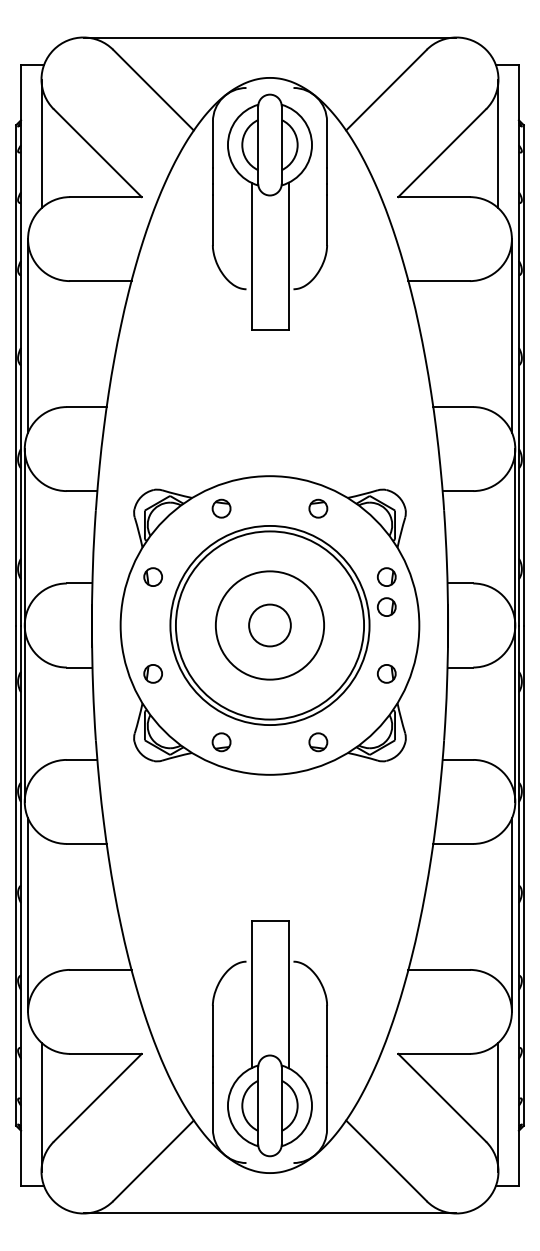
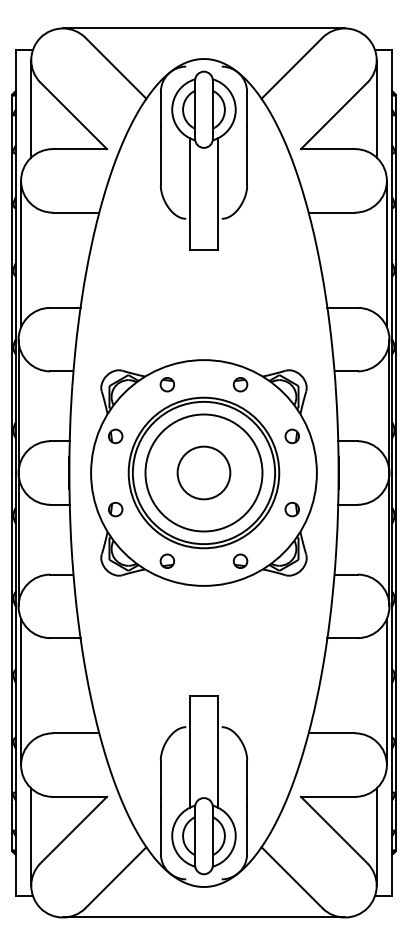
part: (386, 606) -> (292, 458), removed
circle: (269, 625) -> (203, 473), size x1.43
circle: (269, 625) -> (203, 473), size x1.67

